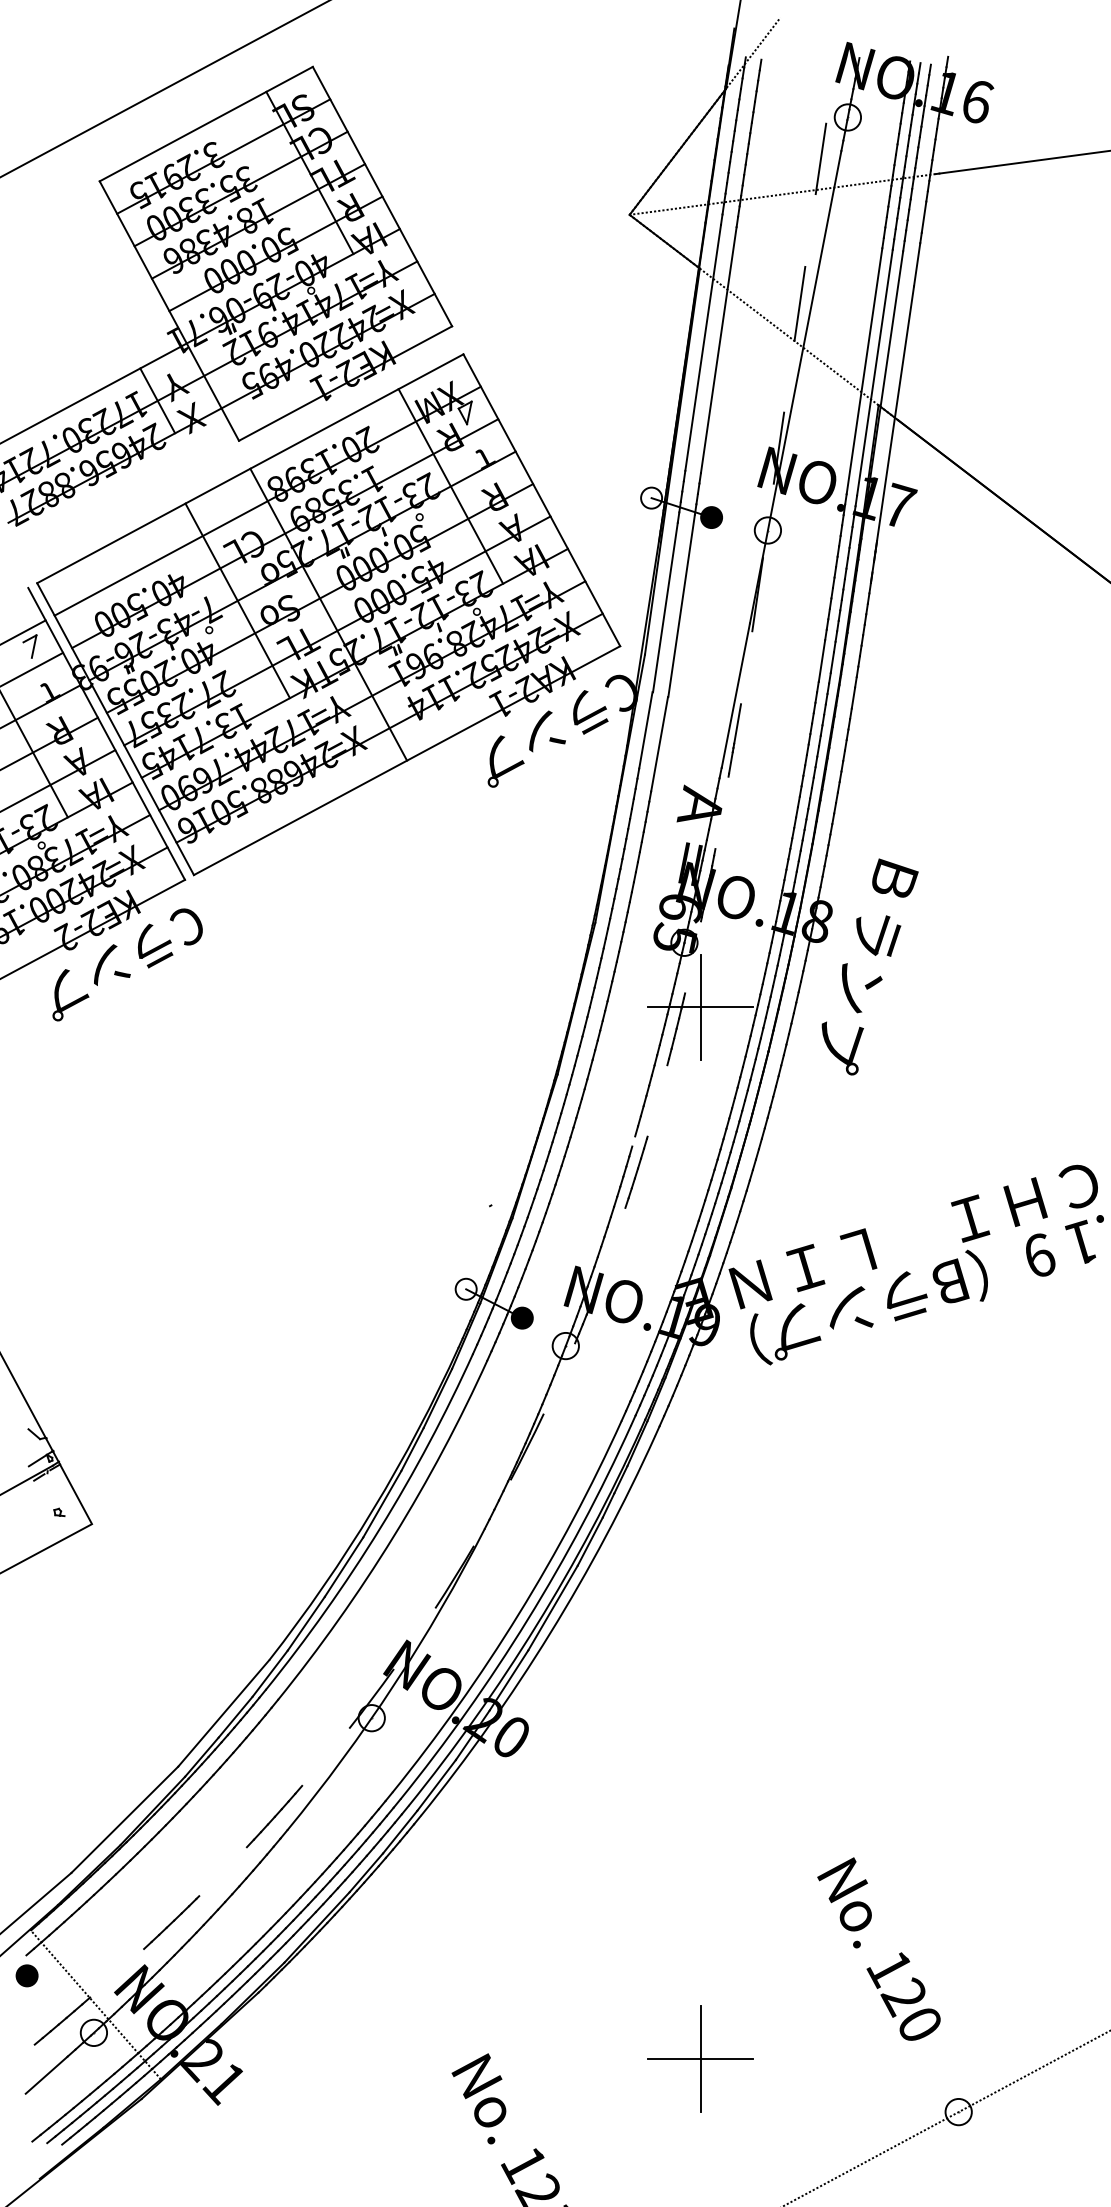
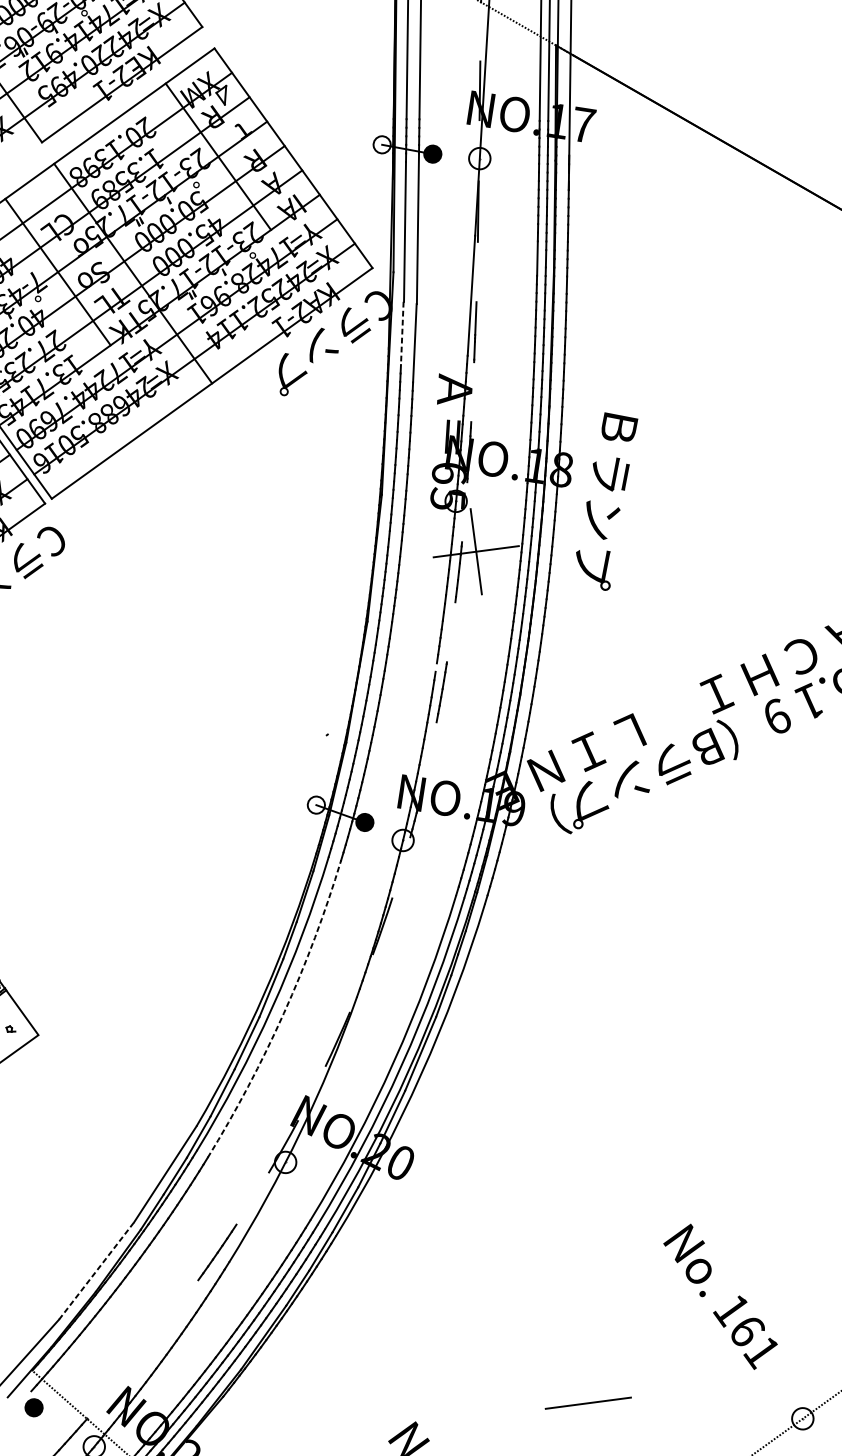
line: (645, 730) -> (401, 333), solid -> dashed
arc: (393, 1536) -> (283, 1013), solid -> dashed
line: (125, 1819) -> (97, 1270), solid -> dashed
line: (171, 1922) -> (145, 1349), removed
text: (910, 2011) -> (753, 1342), 120 -> 161
line: (700, 2058) -> (588, 1402), removed

